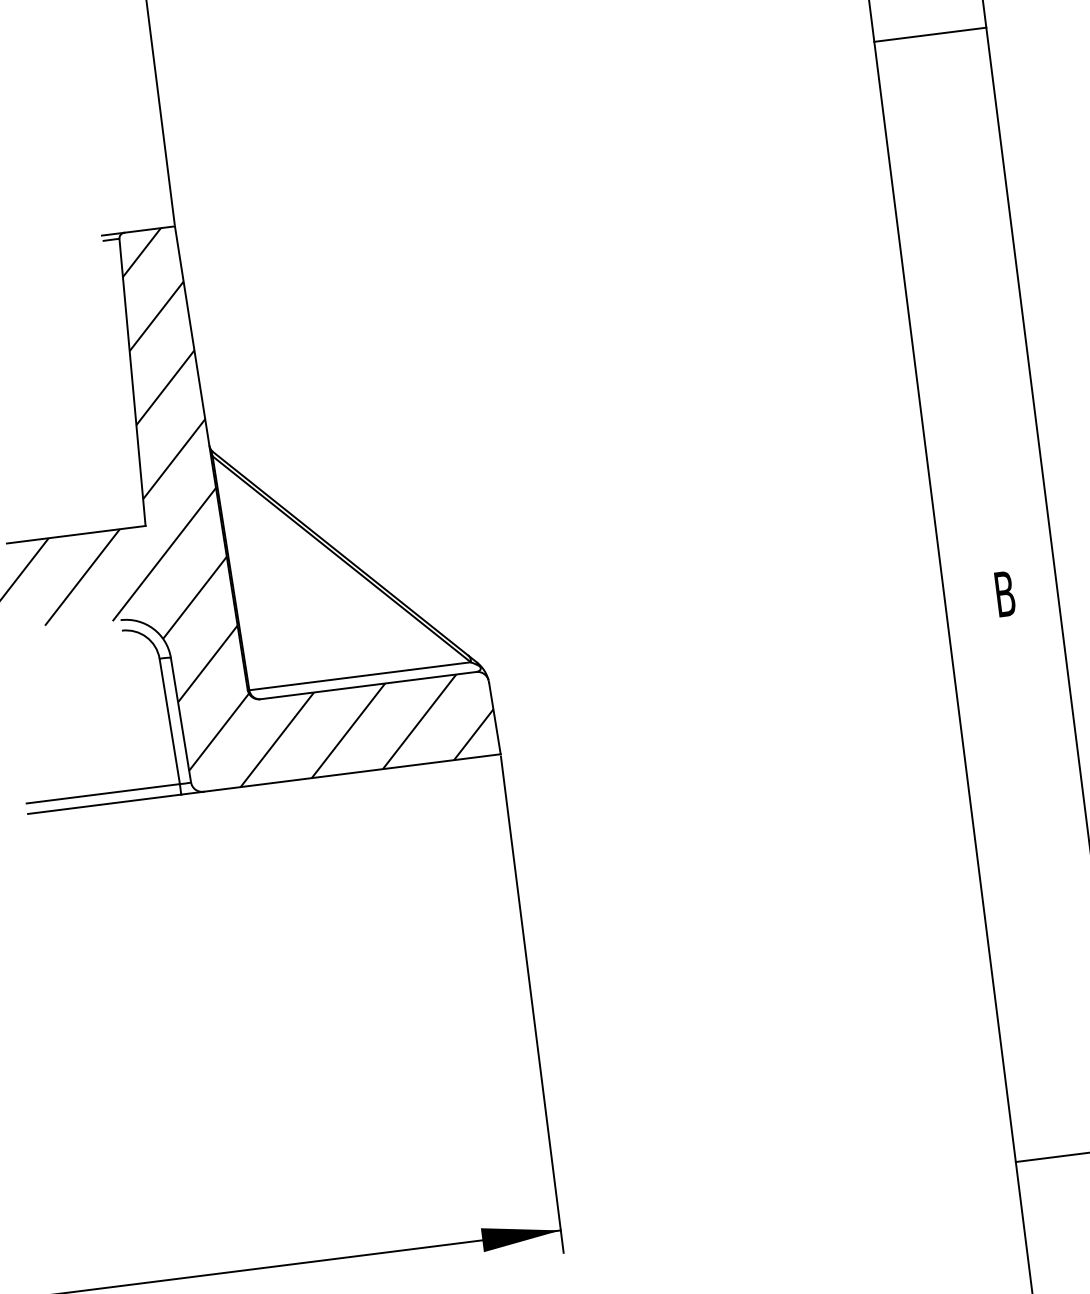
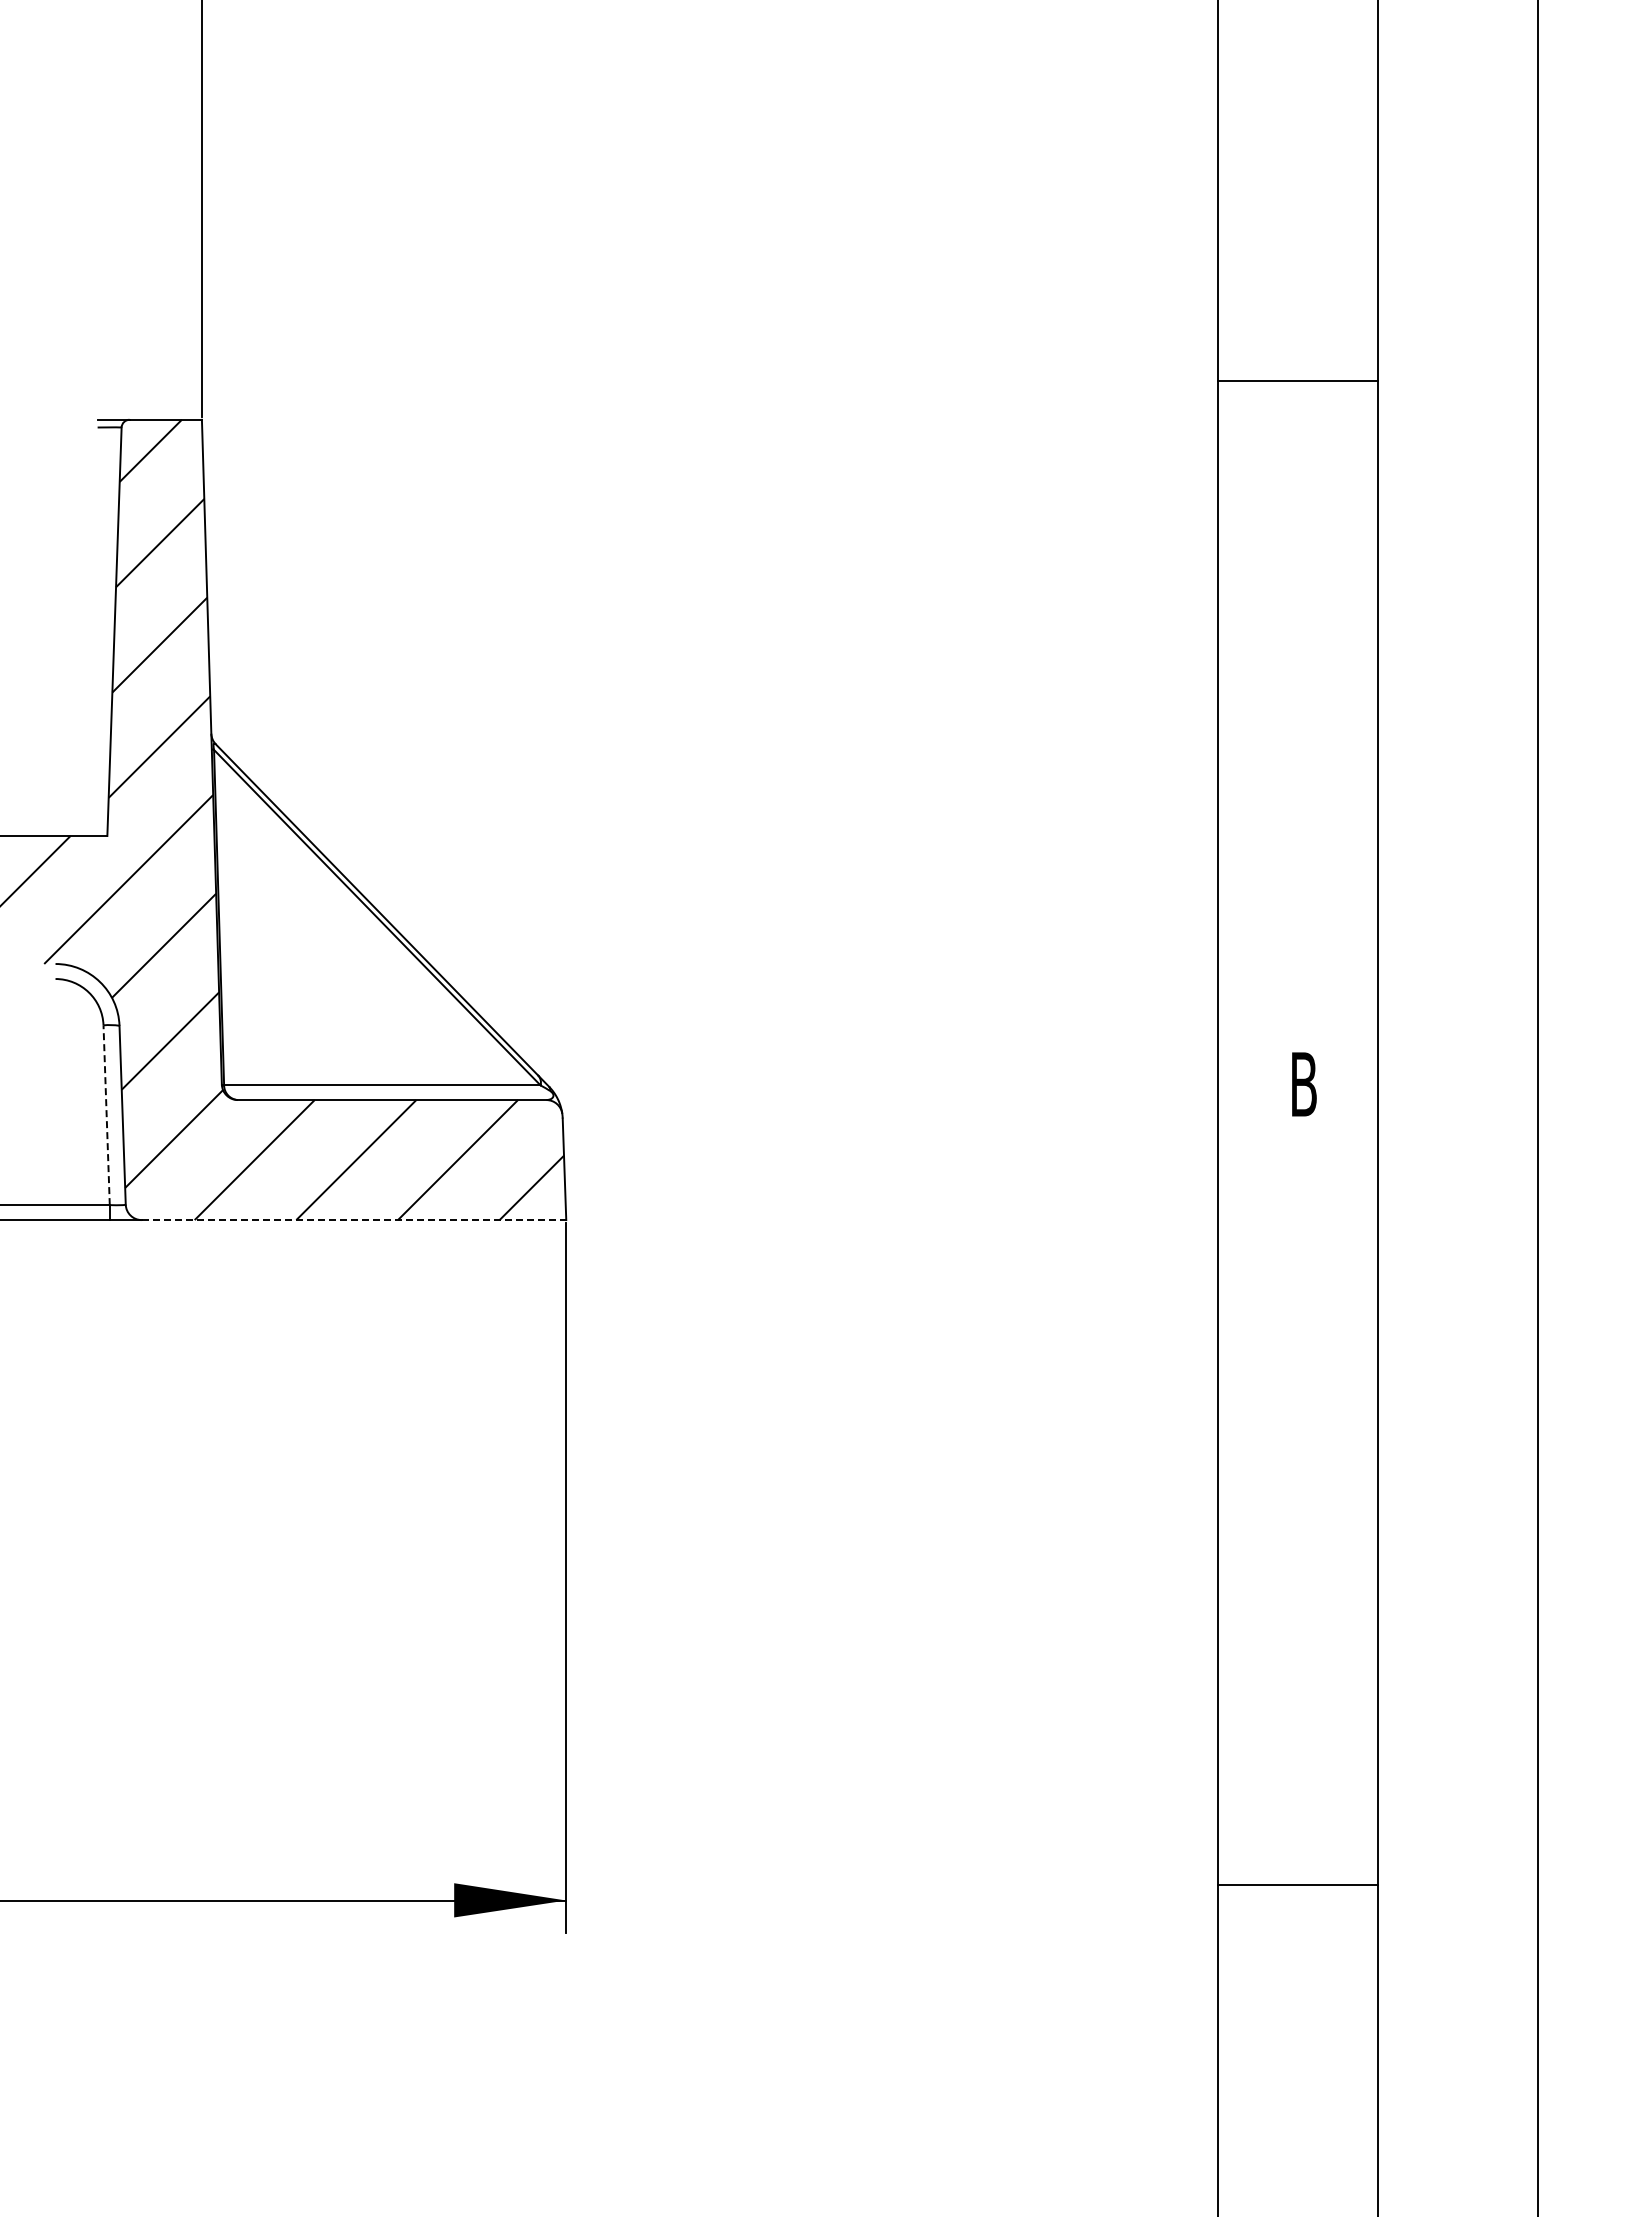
line: (930, 34) -> (1298, 380), moved
line: (169, 721) -> (106, 1115), solid -> dashed
line: (352, 773) -> (354, 1220), solid -> dashed

